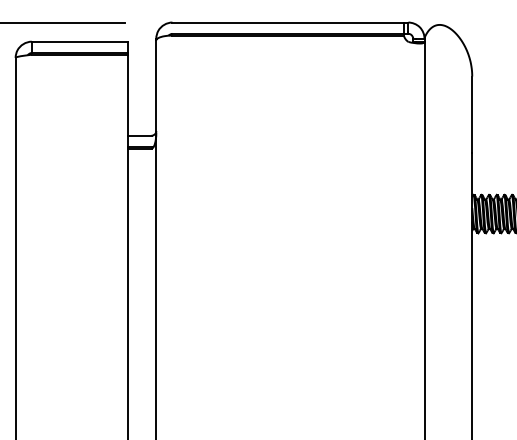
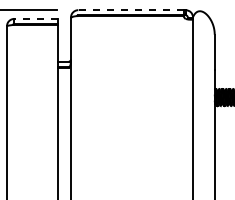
line: (287, 23) -> (130, 10), solid -> dashed
line: (80, 40) -> (36, 18), solid -> dashed

